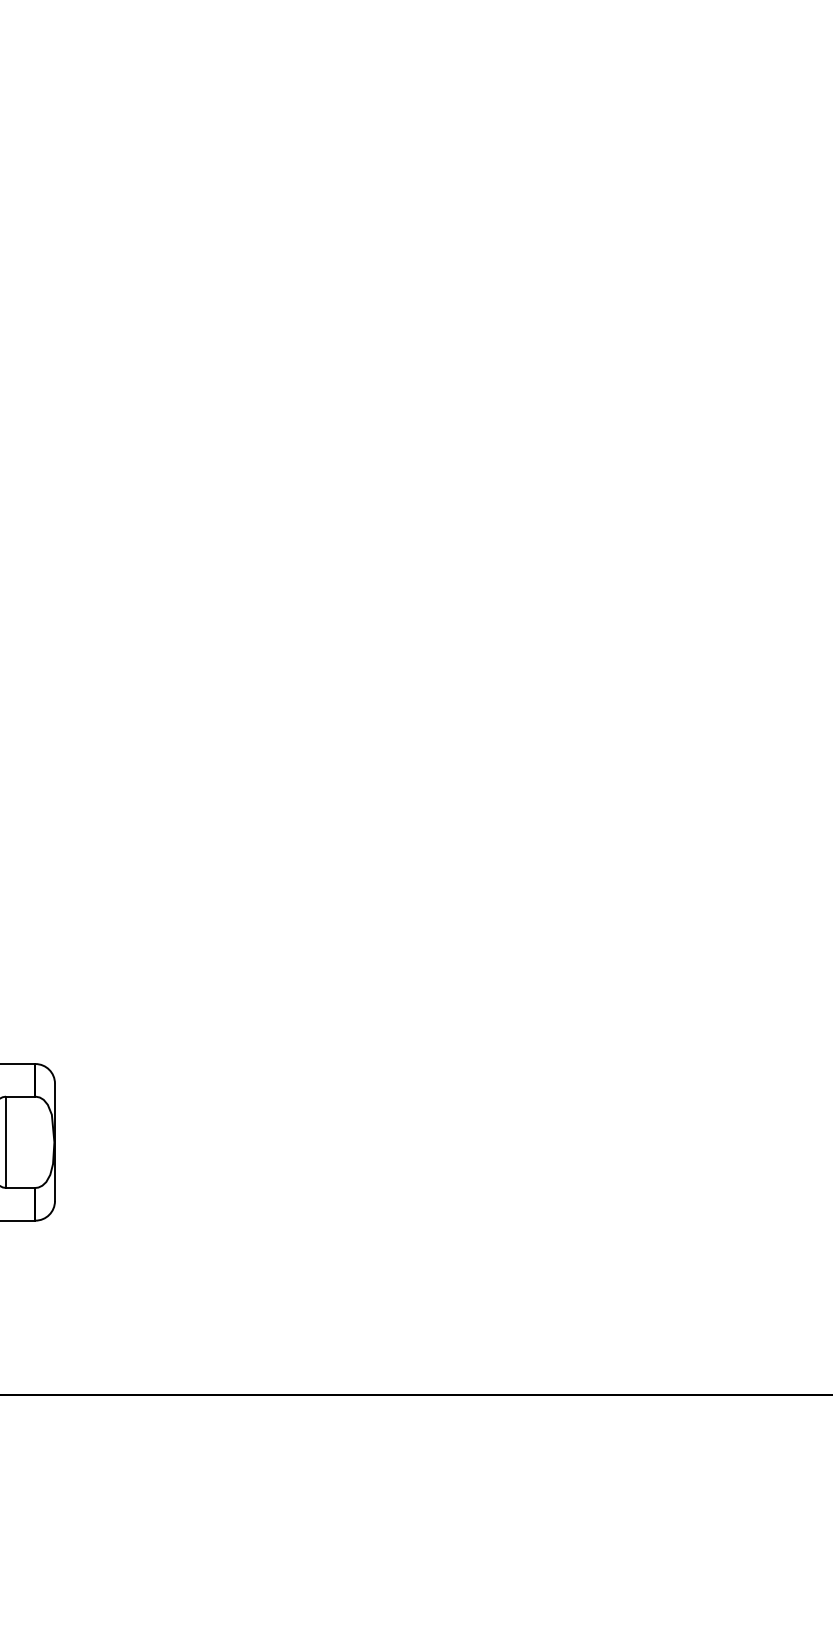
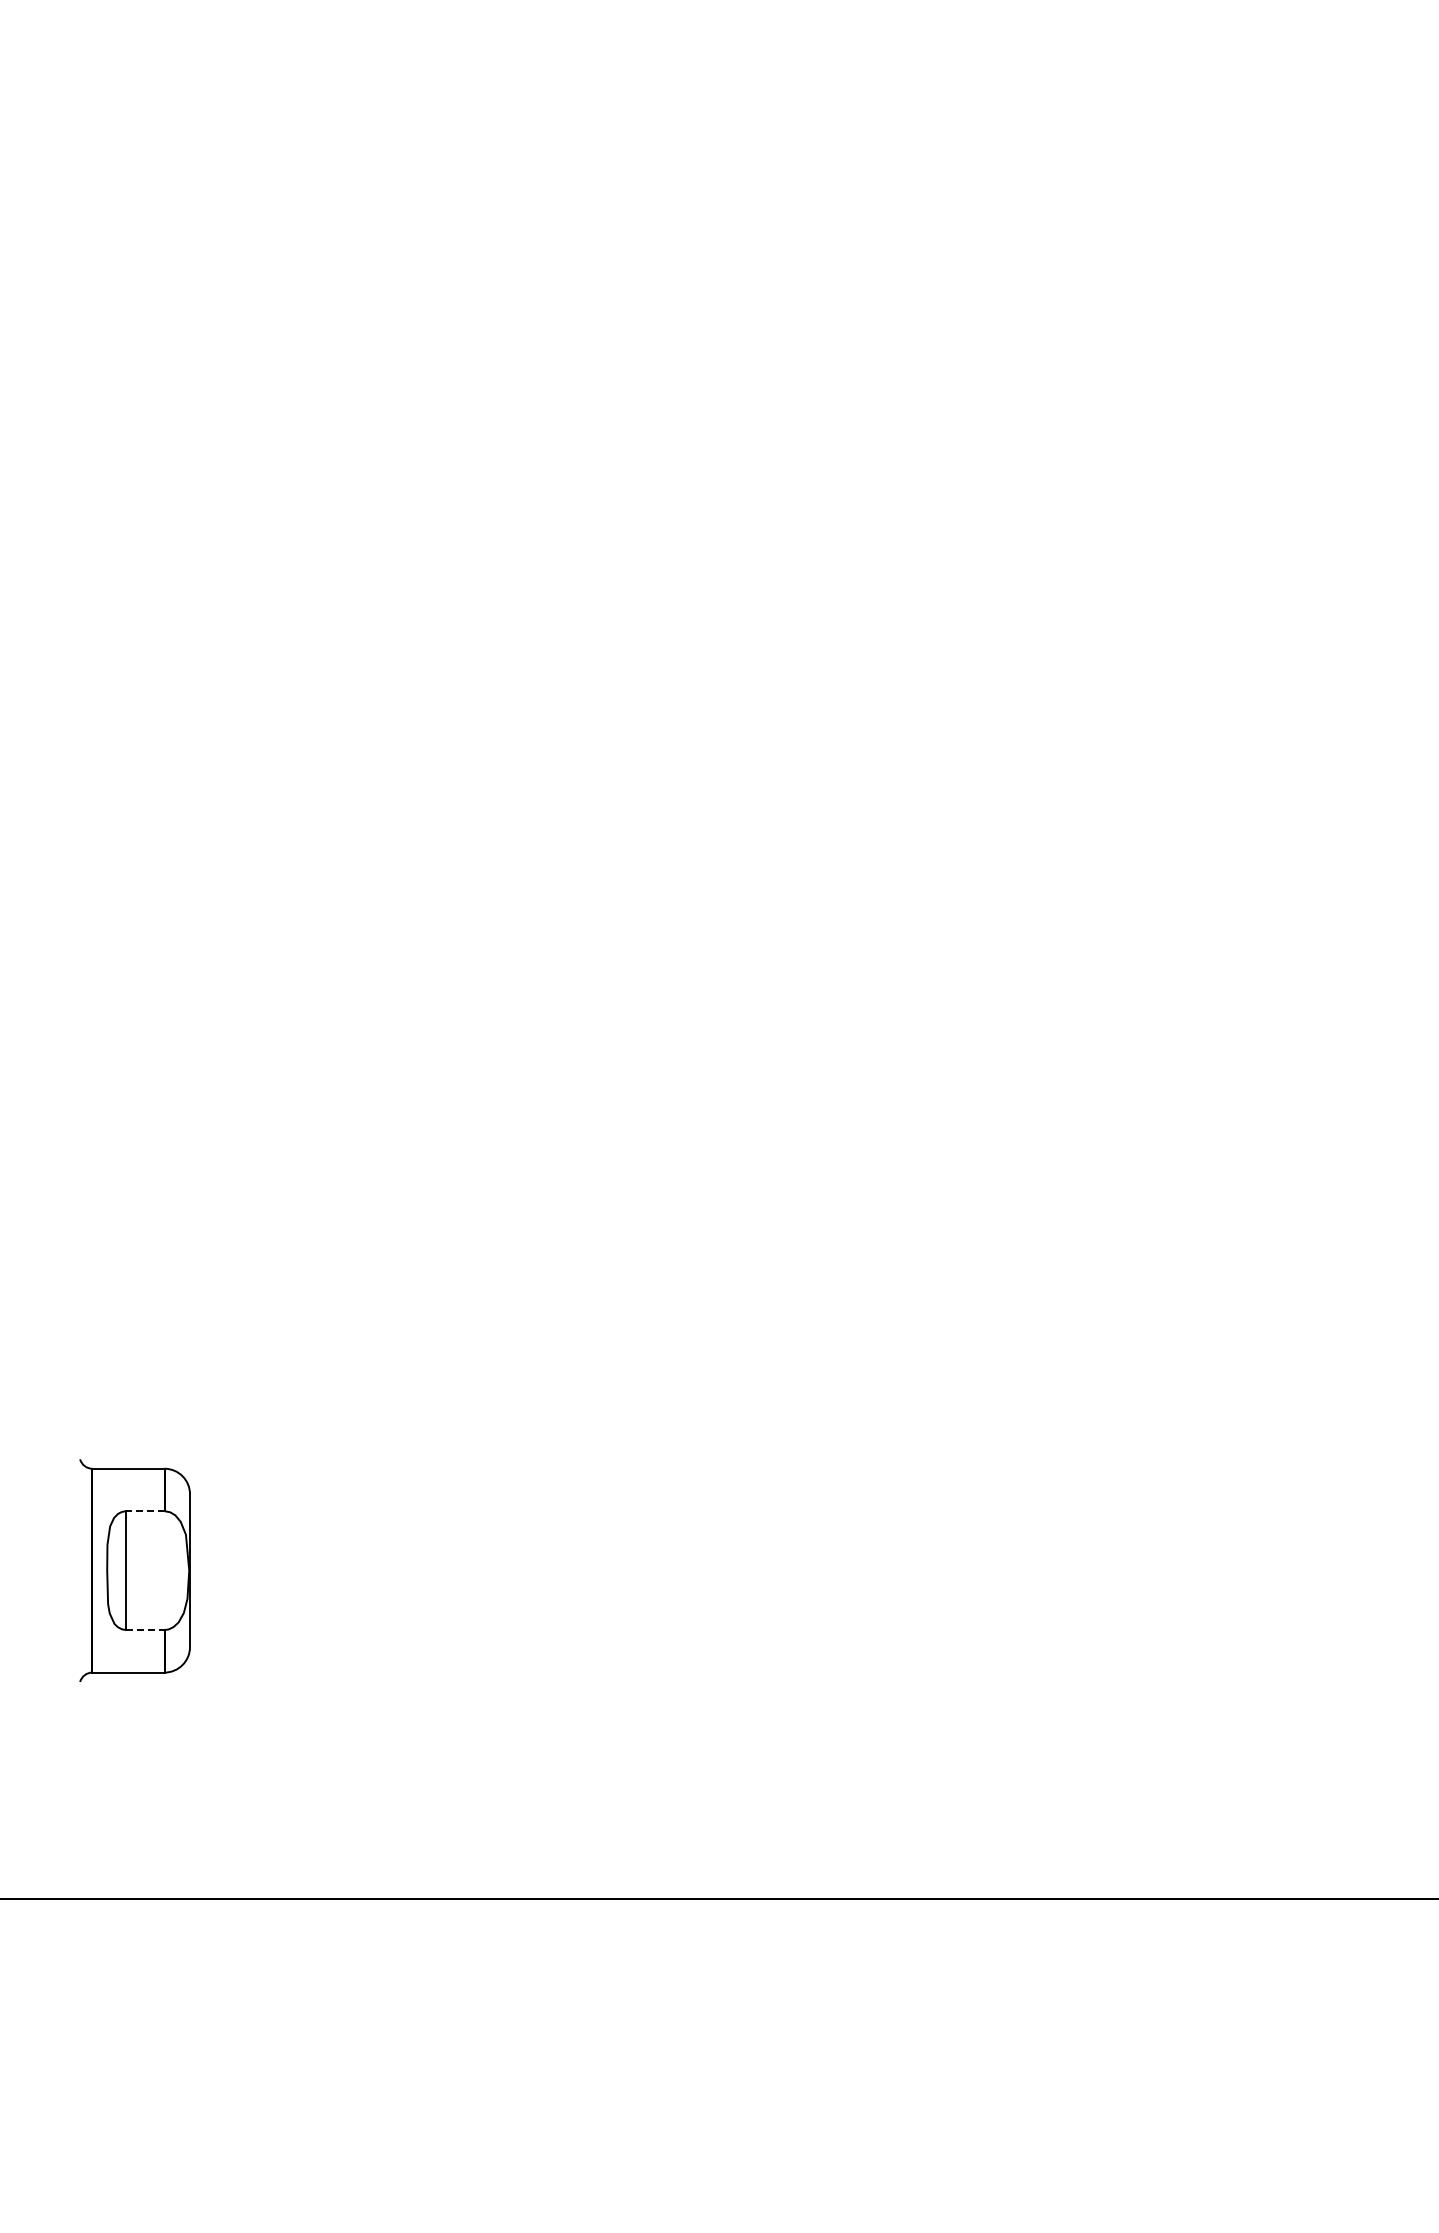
line: (20, 1096) -> (144, 1511), solid -> dashed
line: (20, 1188) -> (145, 1630), solid -> dashed

